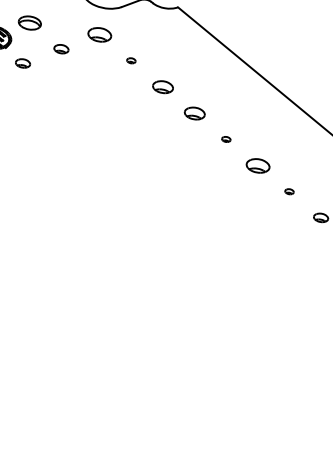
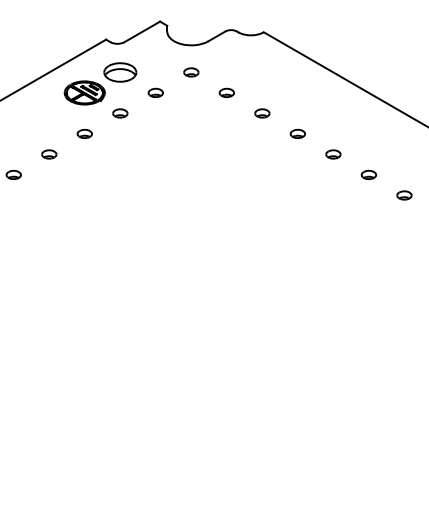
part: (30, 23) -> (120, 72), size x1.43
part: (100, 34) -> (191, 72), size x0.62
part: (131, 60) -> (226, 92), size x1.67
part: (163, 87) -> (262, 113), size x0.71
part: (194, 112) -> (297, 133), size x0.71
part: (226, 139) -> (333, 154), size x1.67
part: (257, 165) -> (368, 174), size x0.62
part: (289, 191) -> (404, 195), size x1.67

